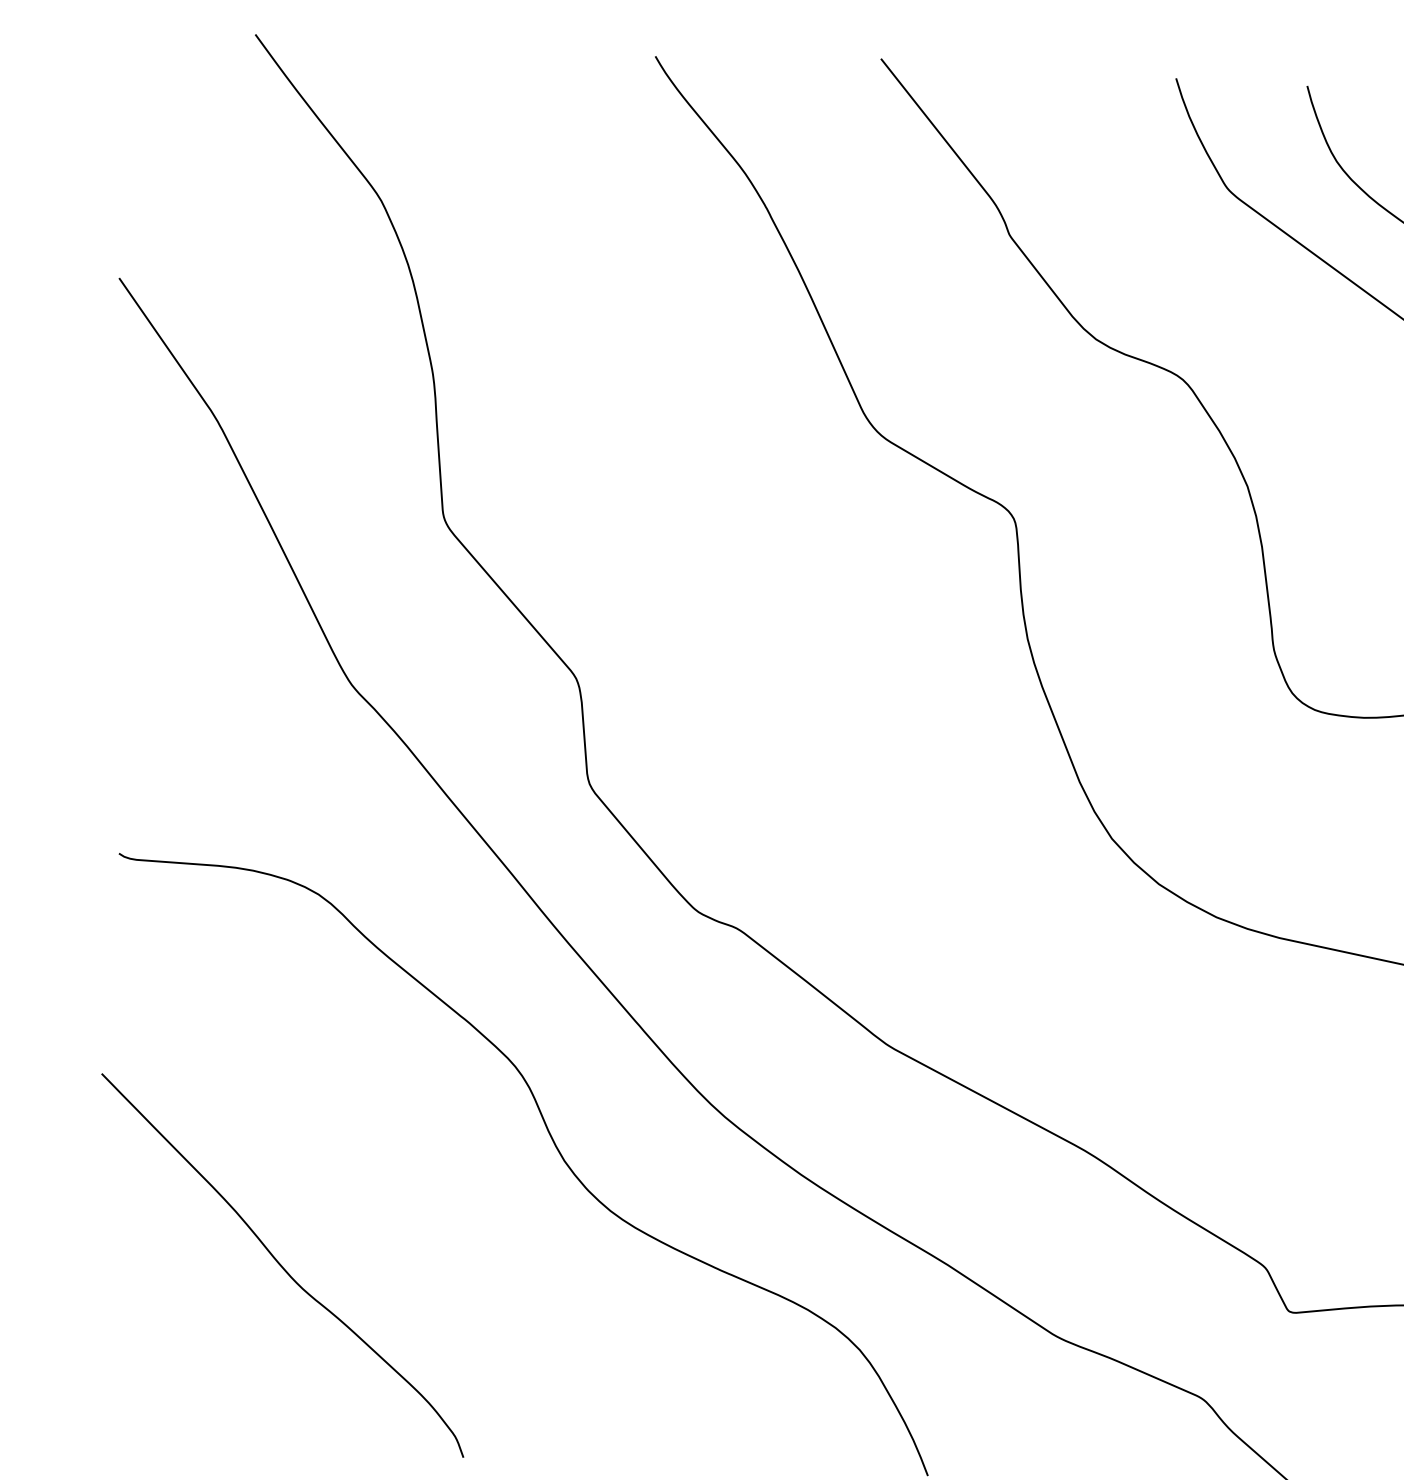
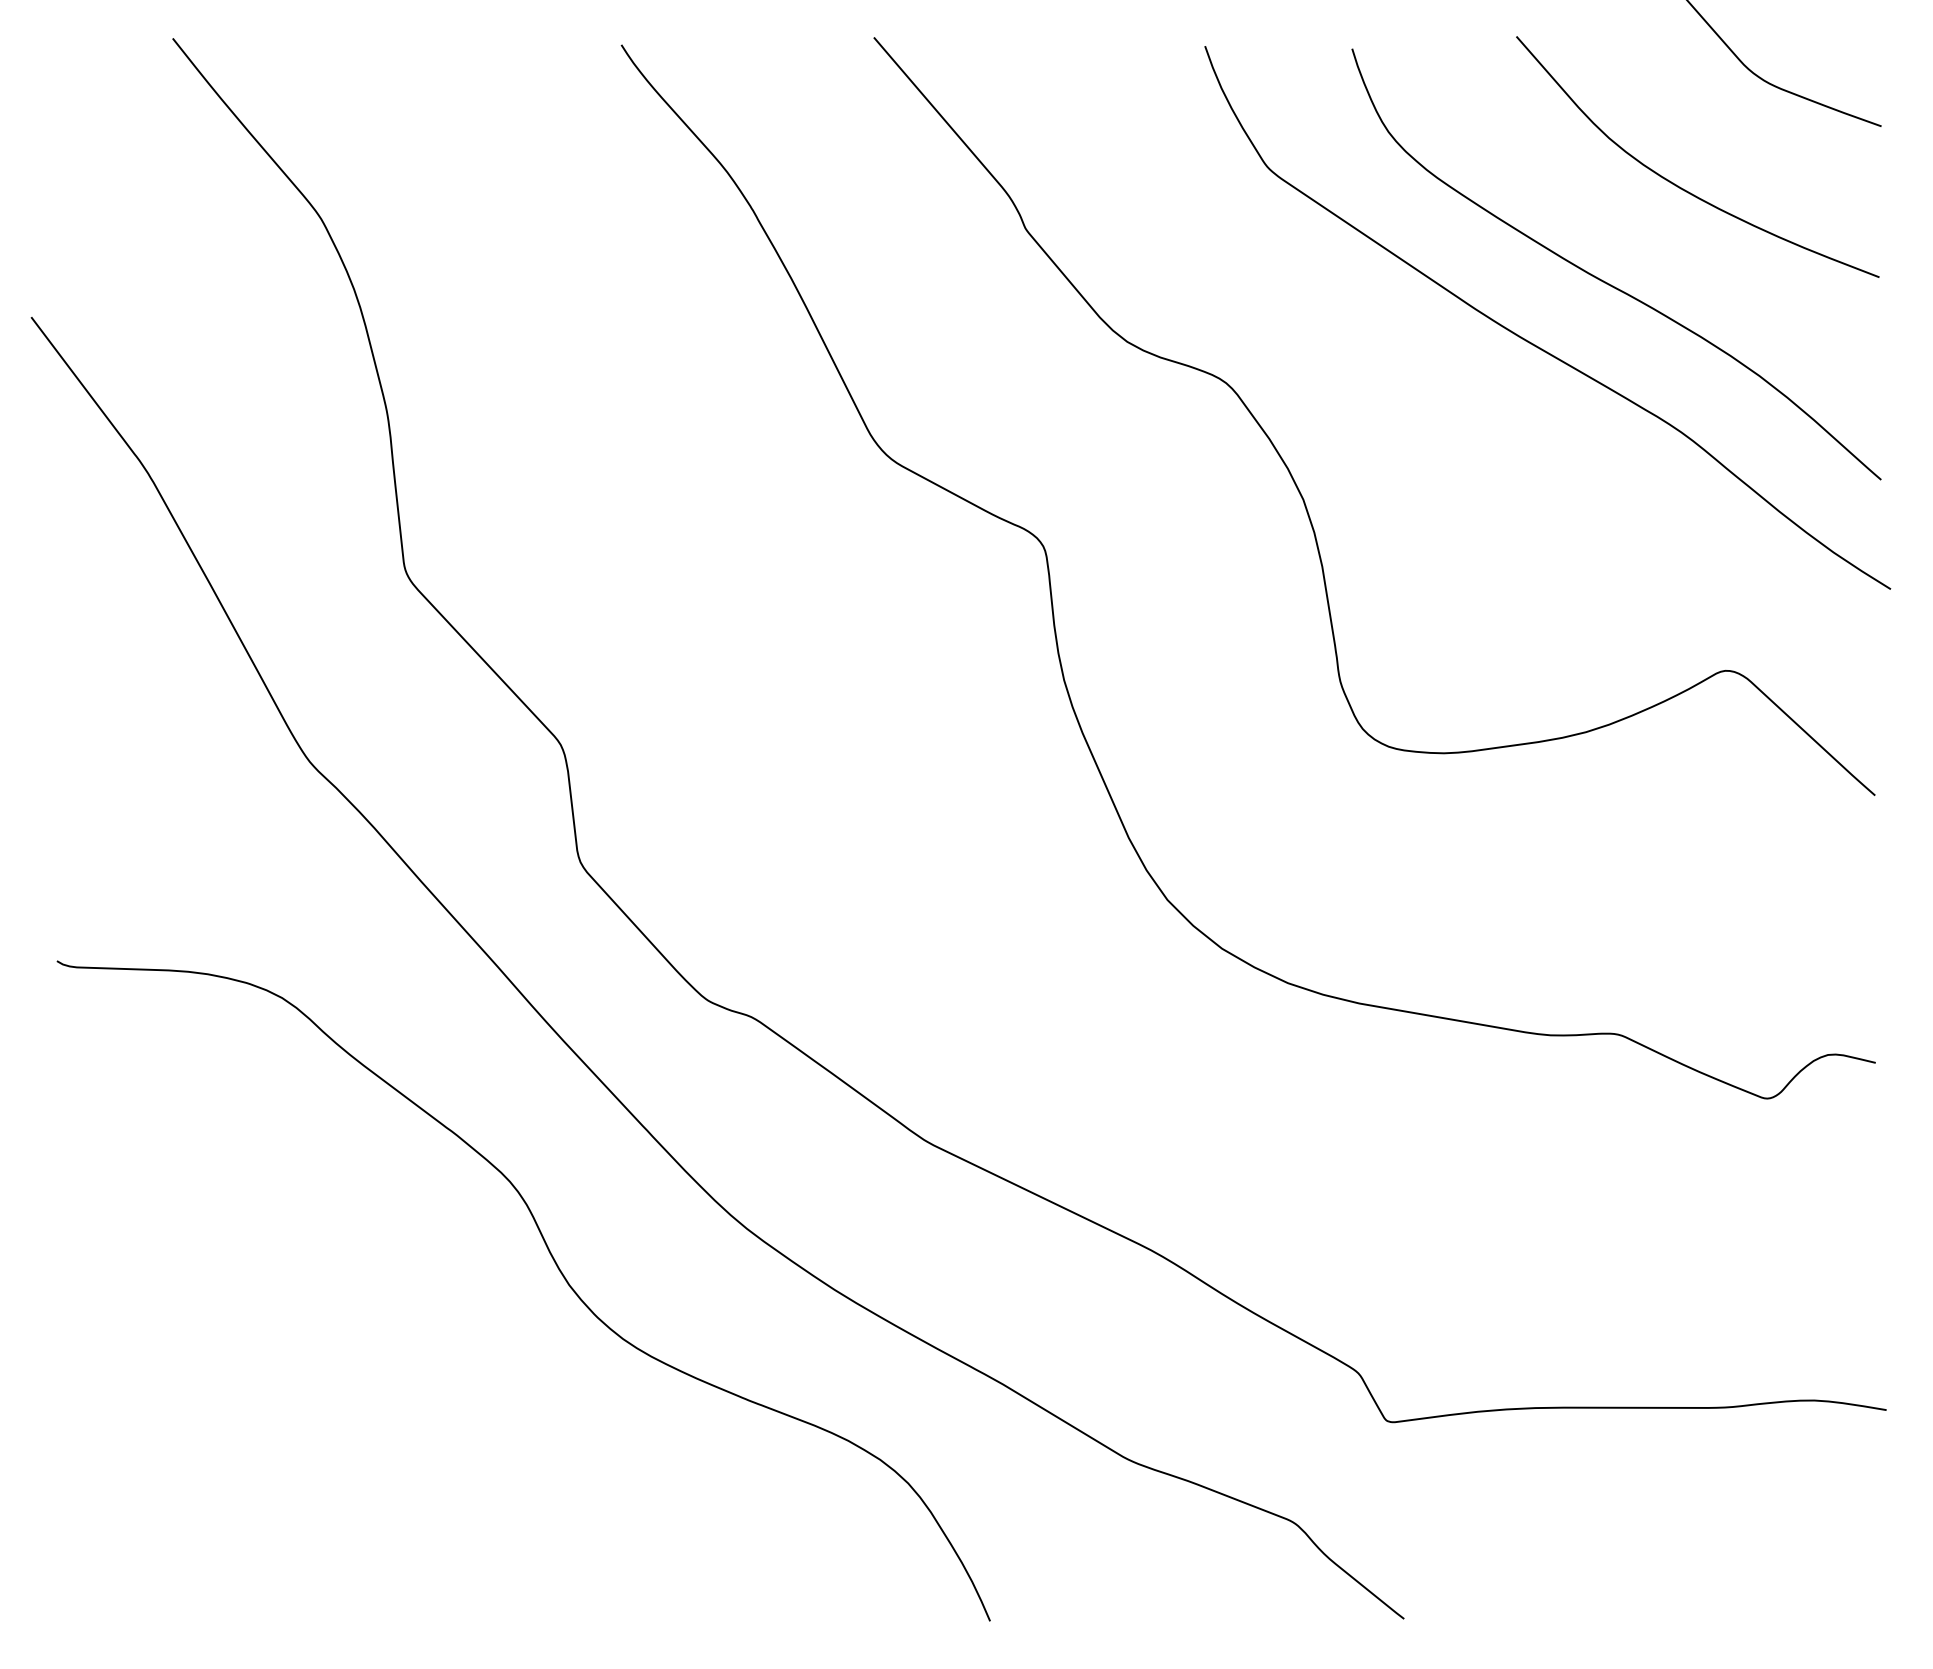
curve: (281, 1265) -> (257, 1414), removed

